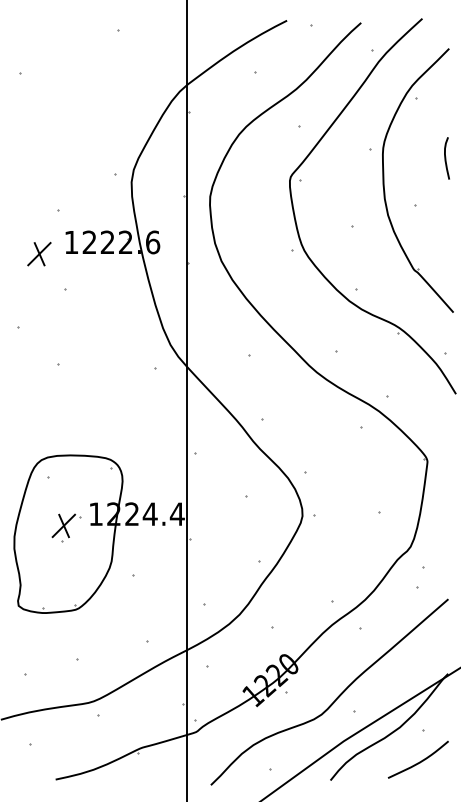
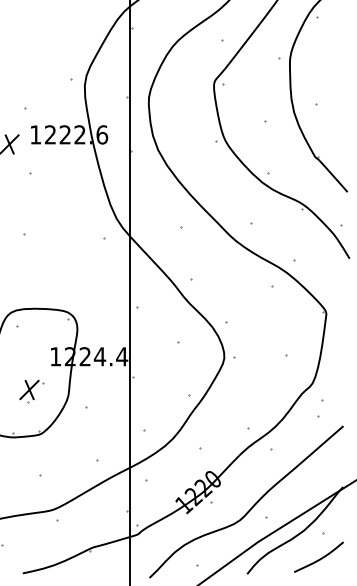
curve: (446, 158) -> (341, 66), removed
part: (66, 527) -> (31, 391), moved

